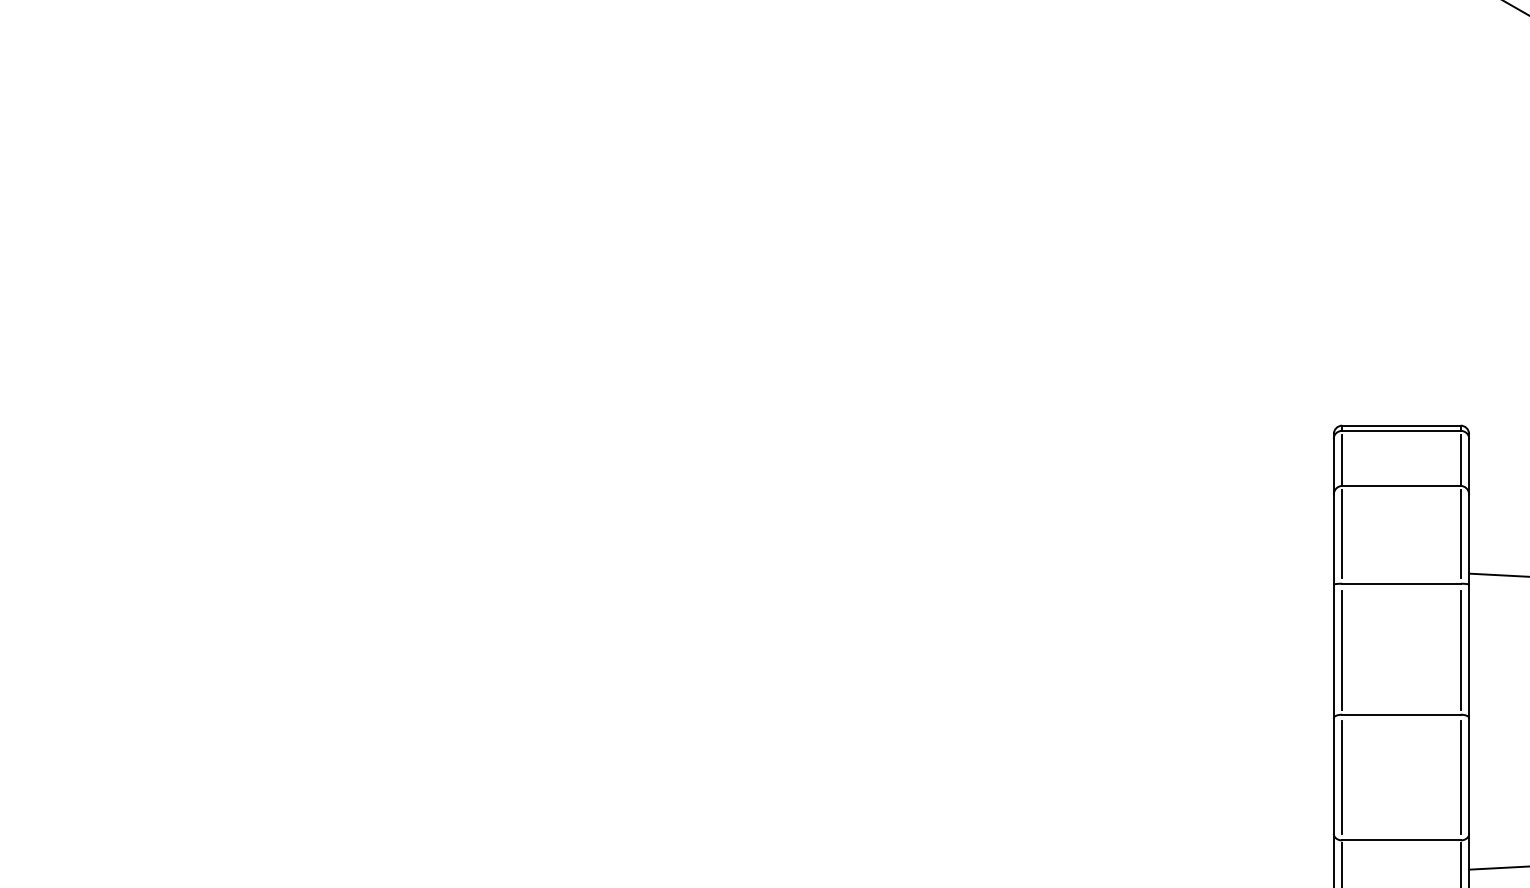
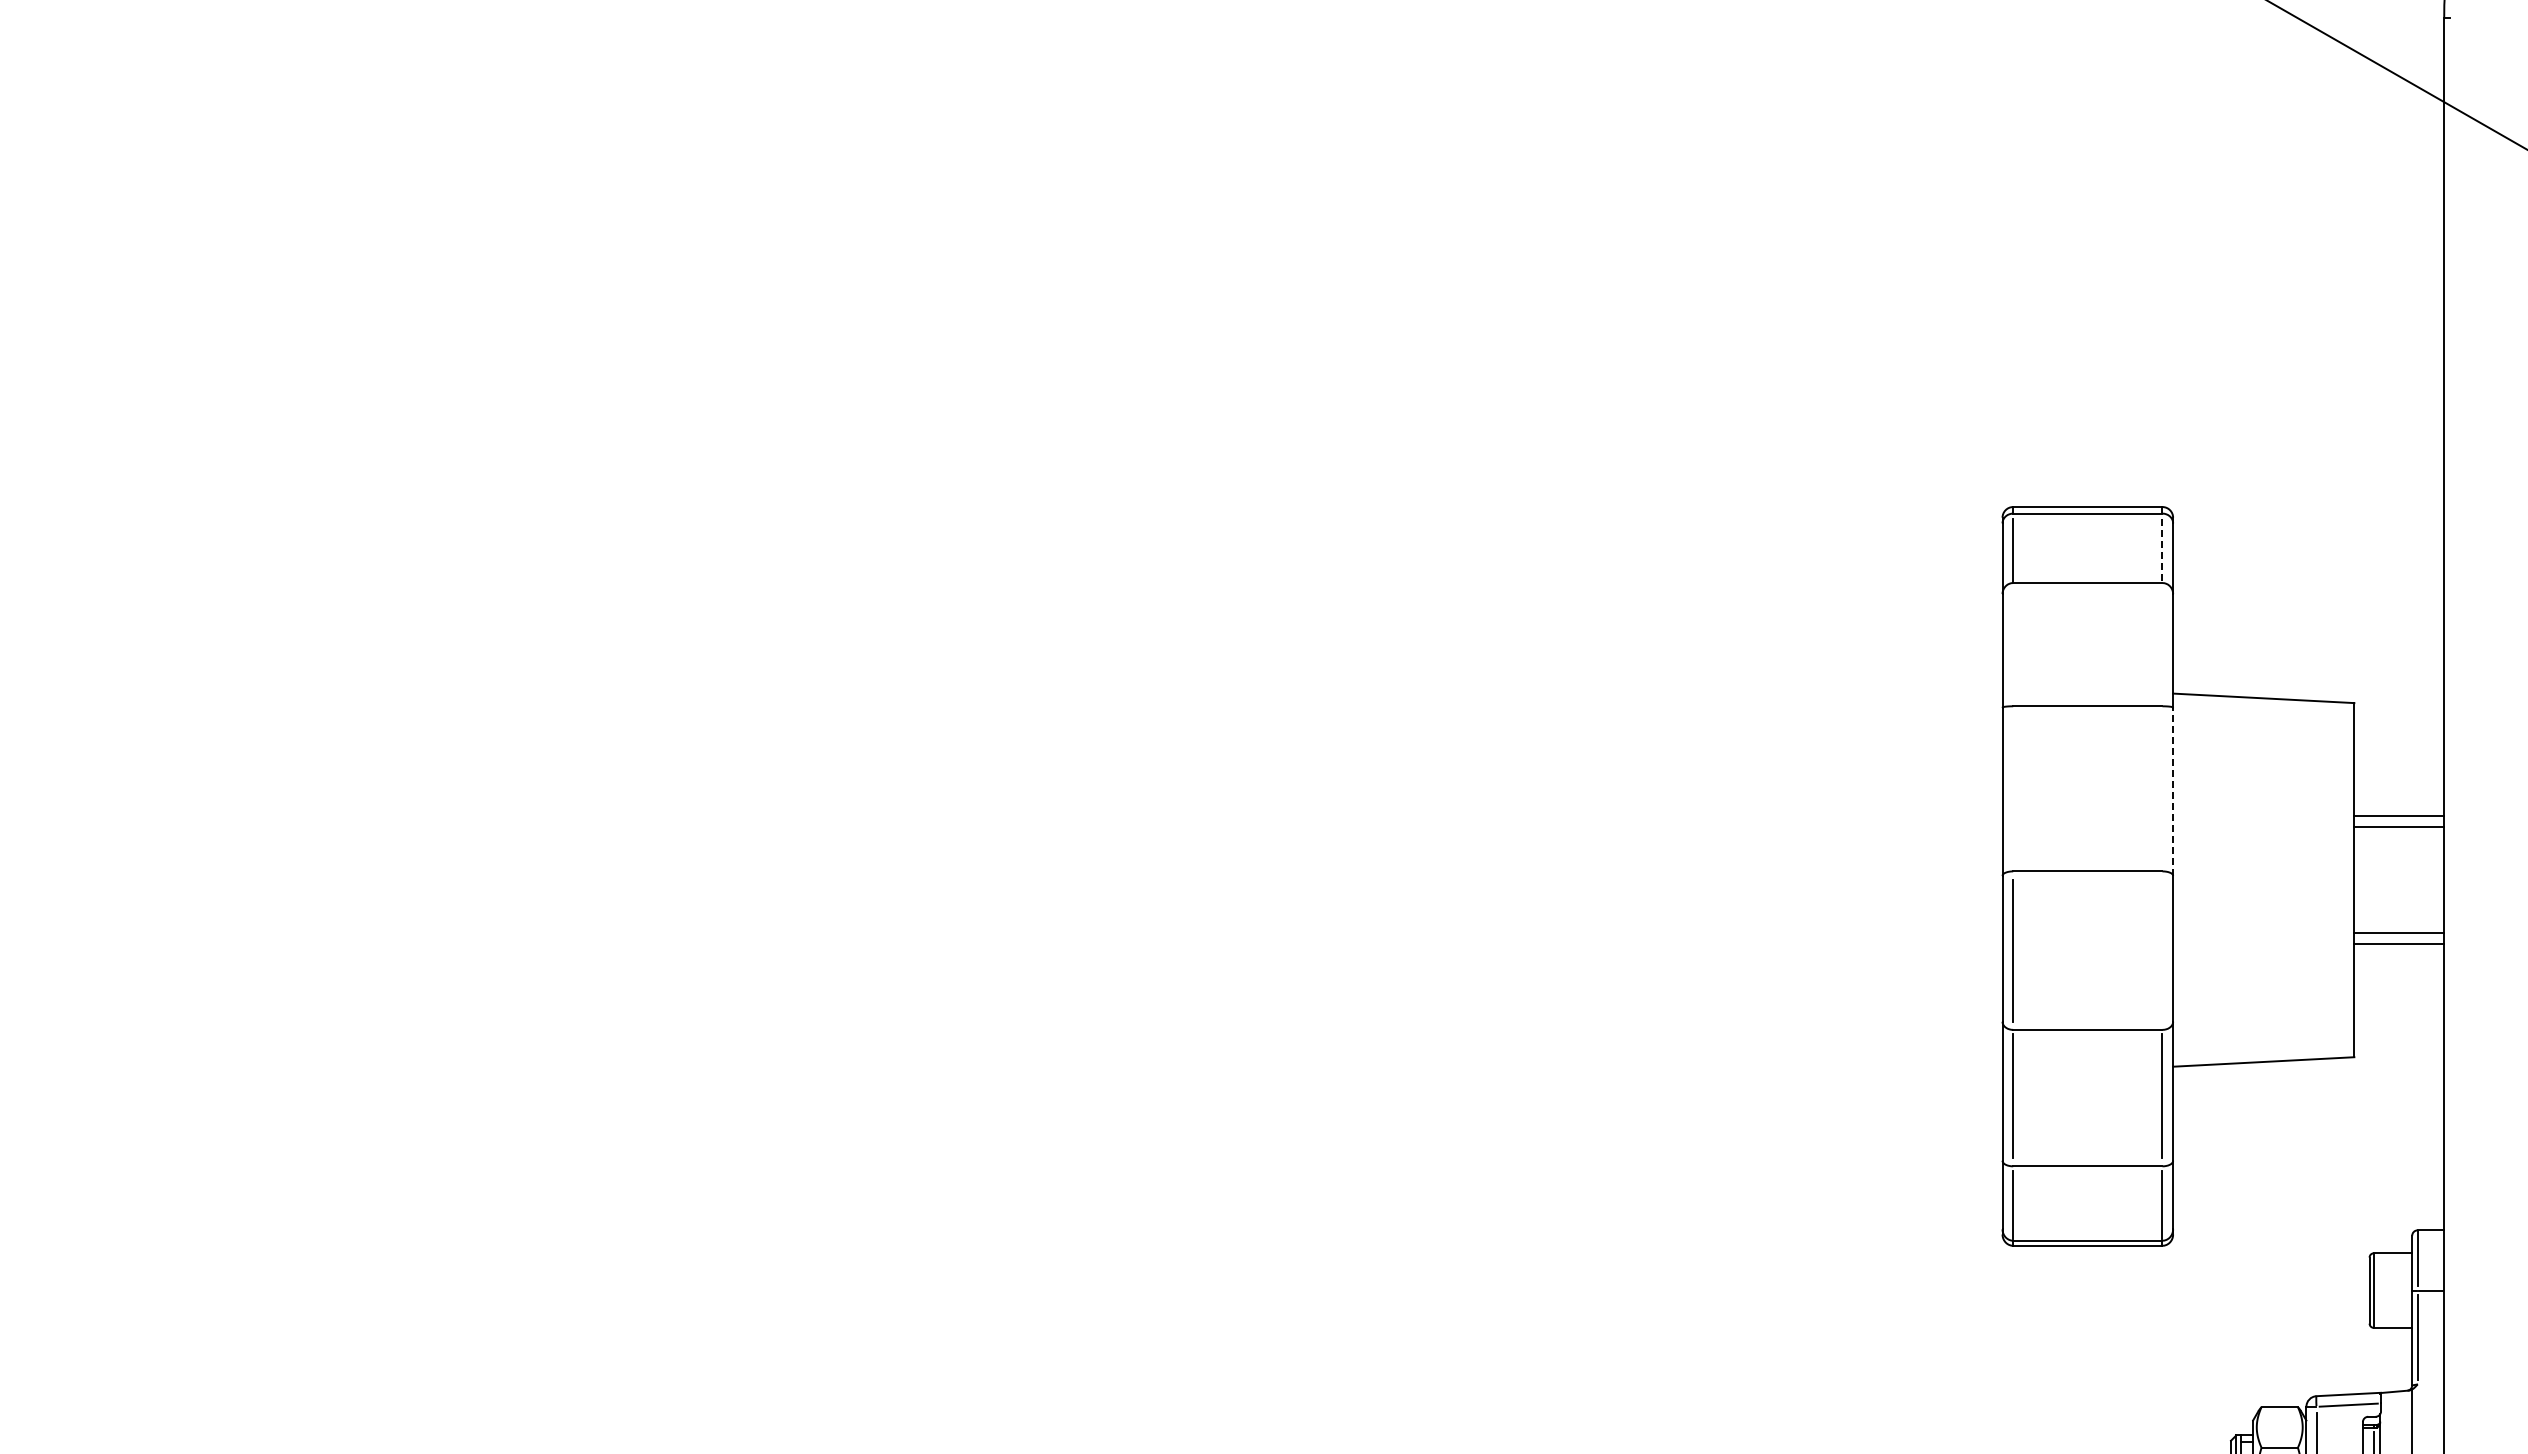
line: (1460, 460) -> (2162, 551), solid -> dashed
line: (1342, 533) -> (2013, 643), removed
line: (1460, 533) -> (2162, 643), removed
line: (1342, 649) -> (2013, 789), removed
line: (1460, 649) -> (2162, 789), removed
line: (1469, 651) -> (2173, 791), solid -> dashed
line: (1460, 777) -> (2162, 950), removed

